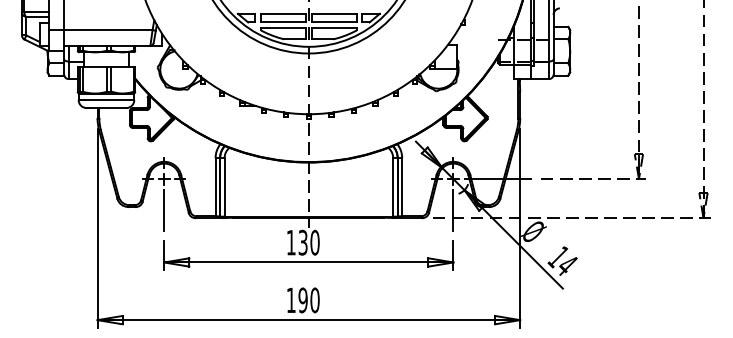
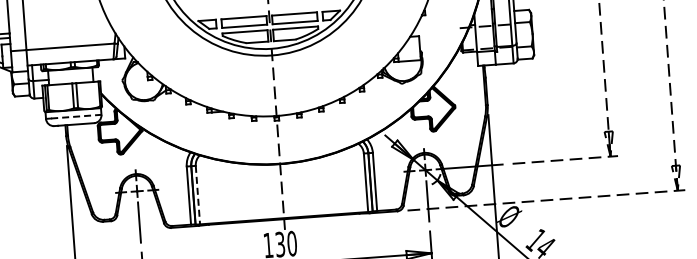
line: (109, 100) -> (76, 116), solid -> dashed
line: (224, 187) -> (197, 195), solid -> dashed

